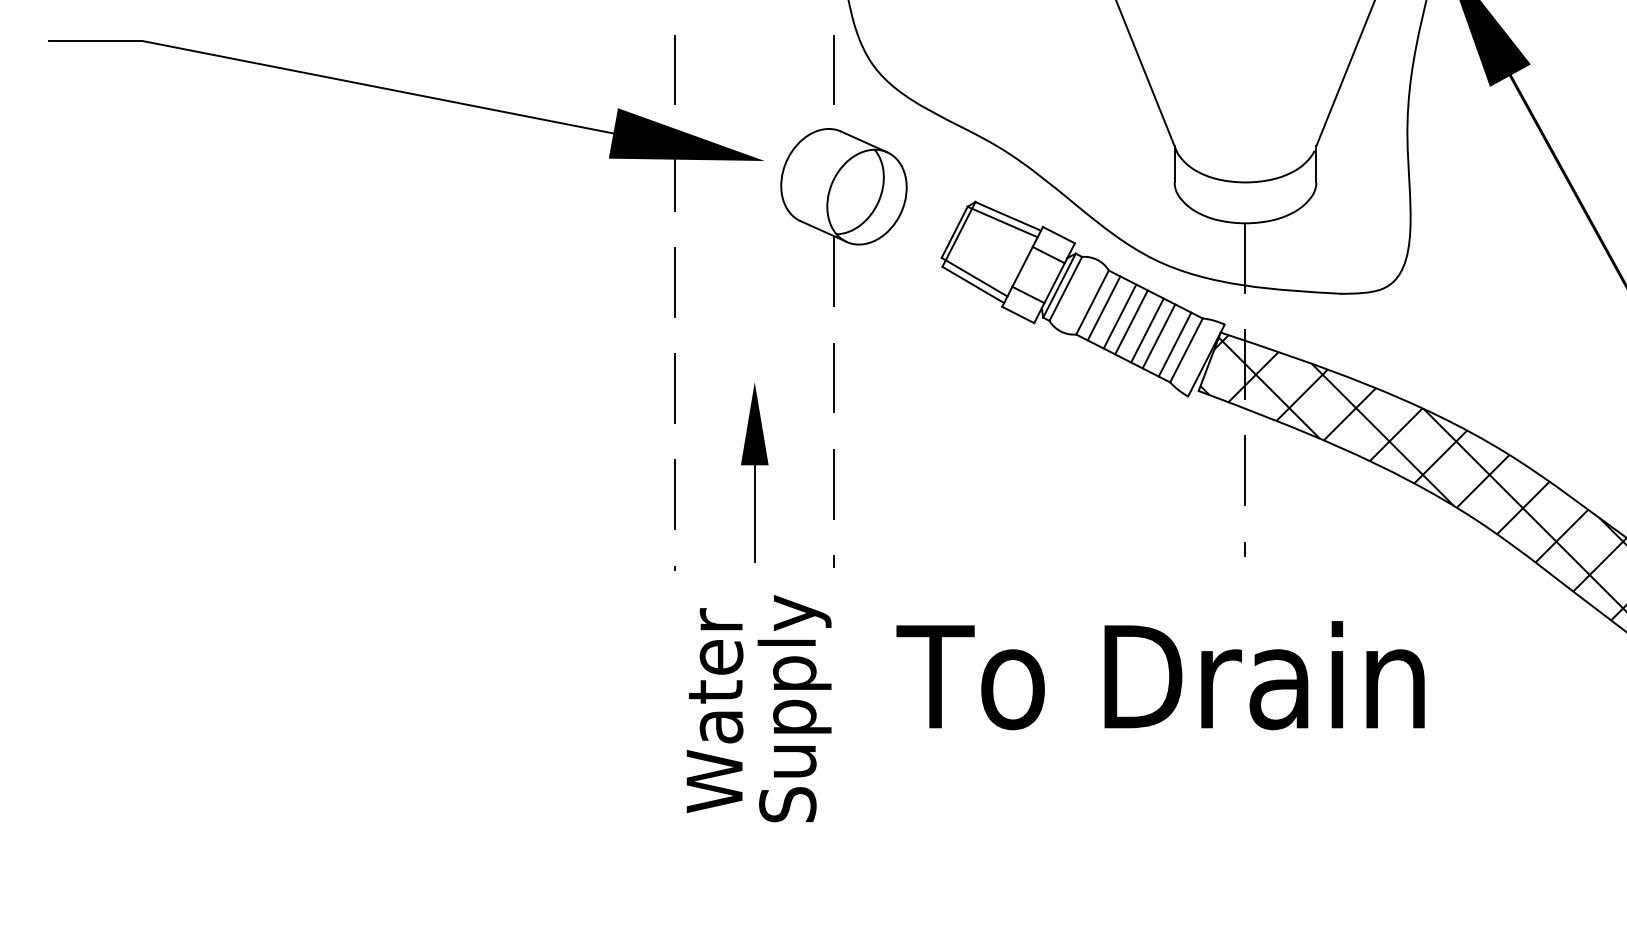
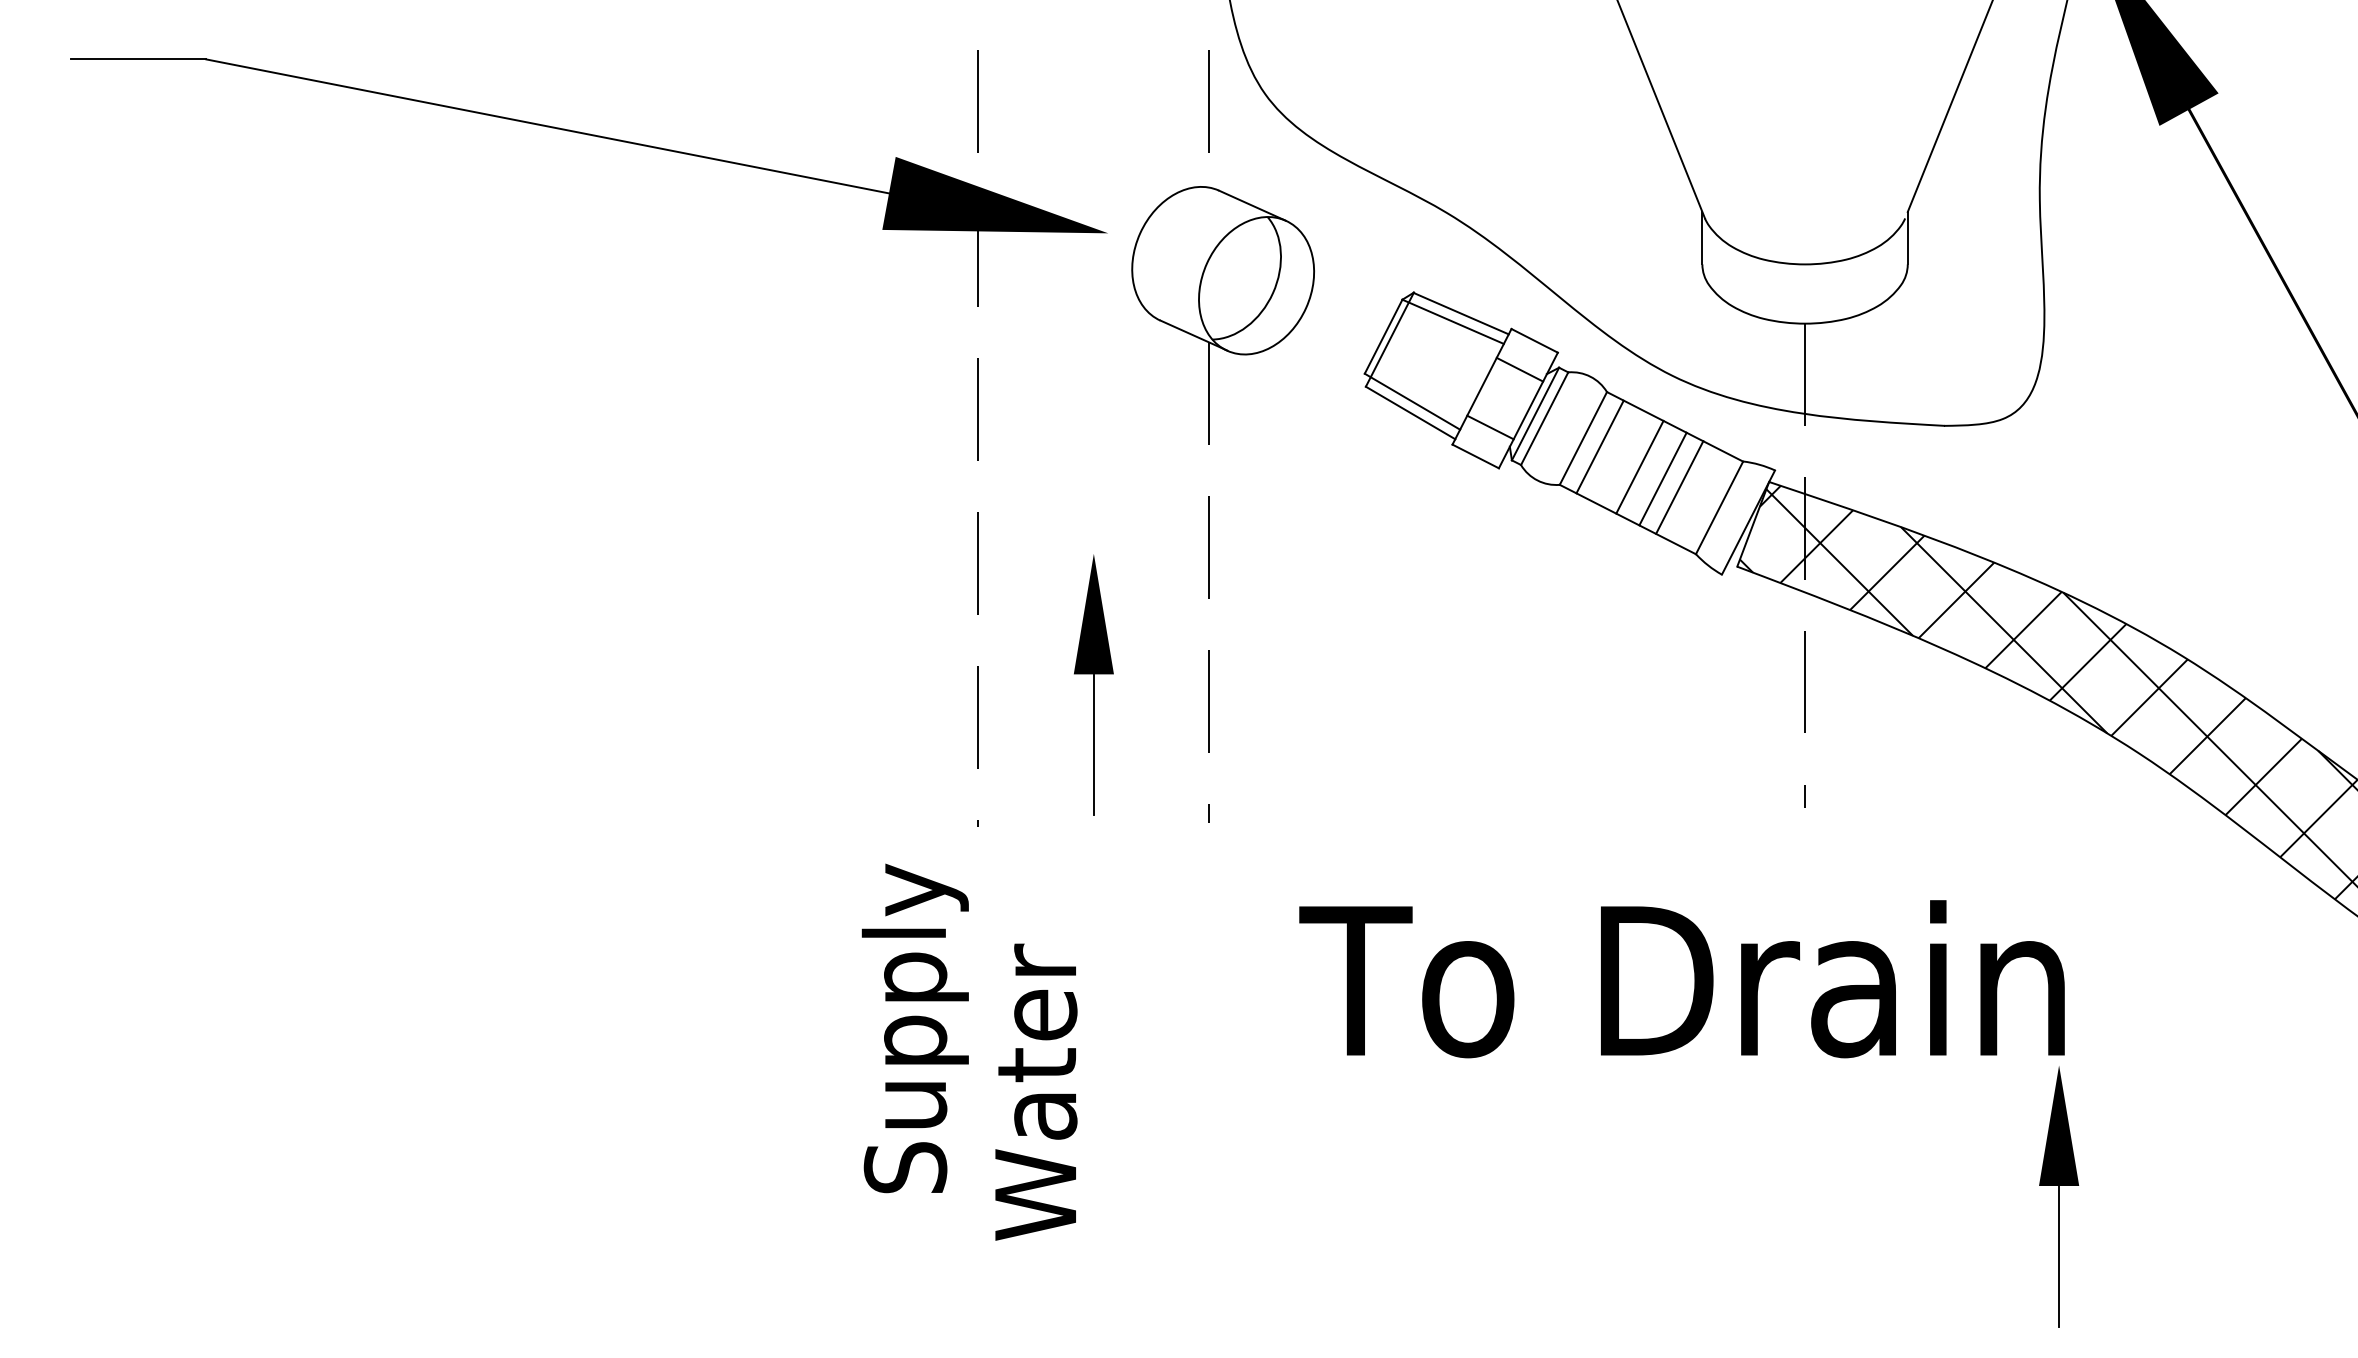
line: (1119, 316) -> (1622, 458), removed
line: (1174, 344) -> (1702, 499), removed
text: (794, 708) -> (915, 1028), moved
text: (714, 710) -> (1035, 1092), moved
part: (1420, 825) -> (2058, 1196), added

